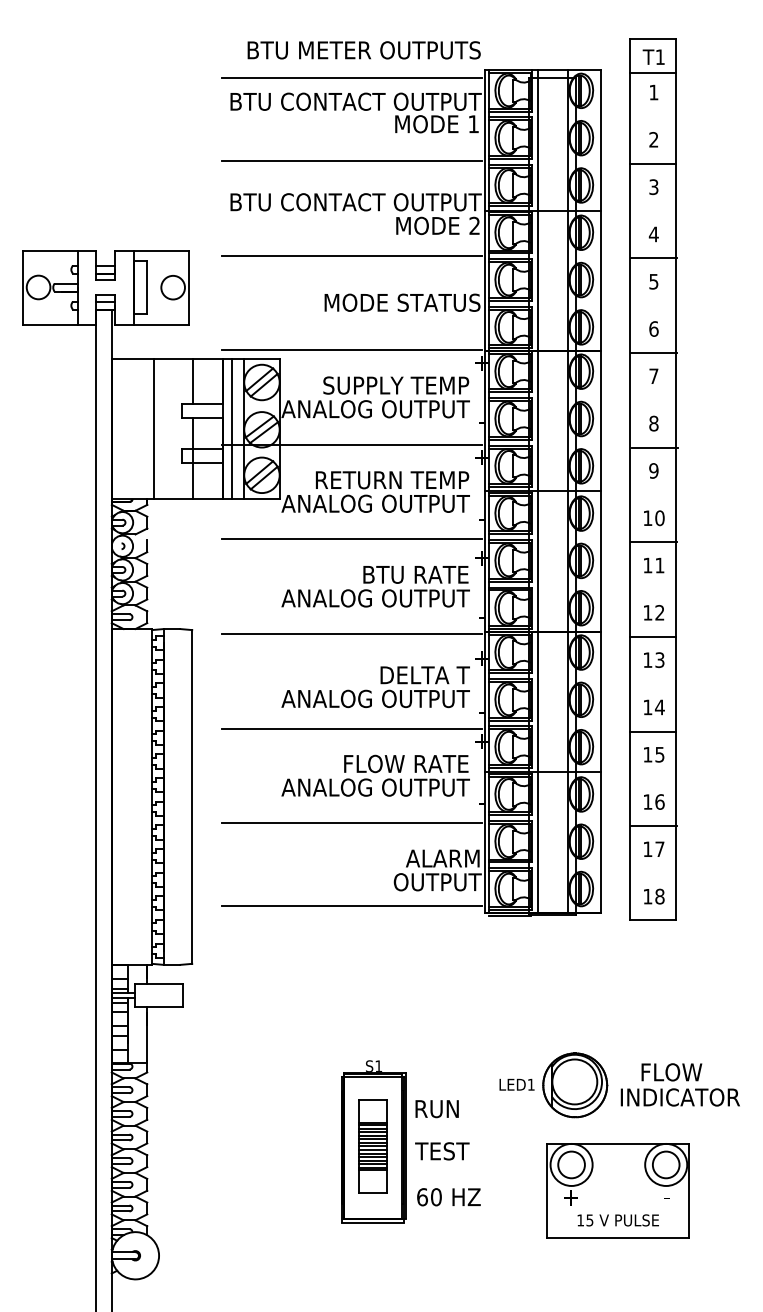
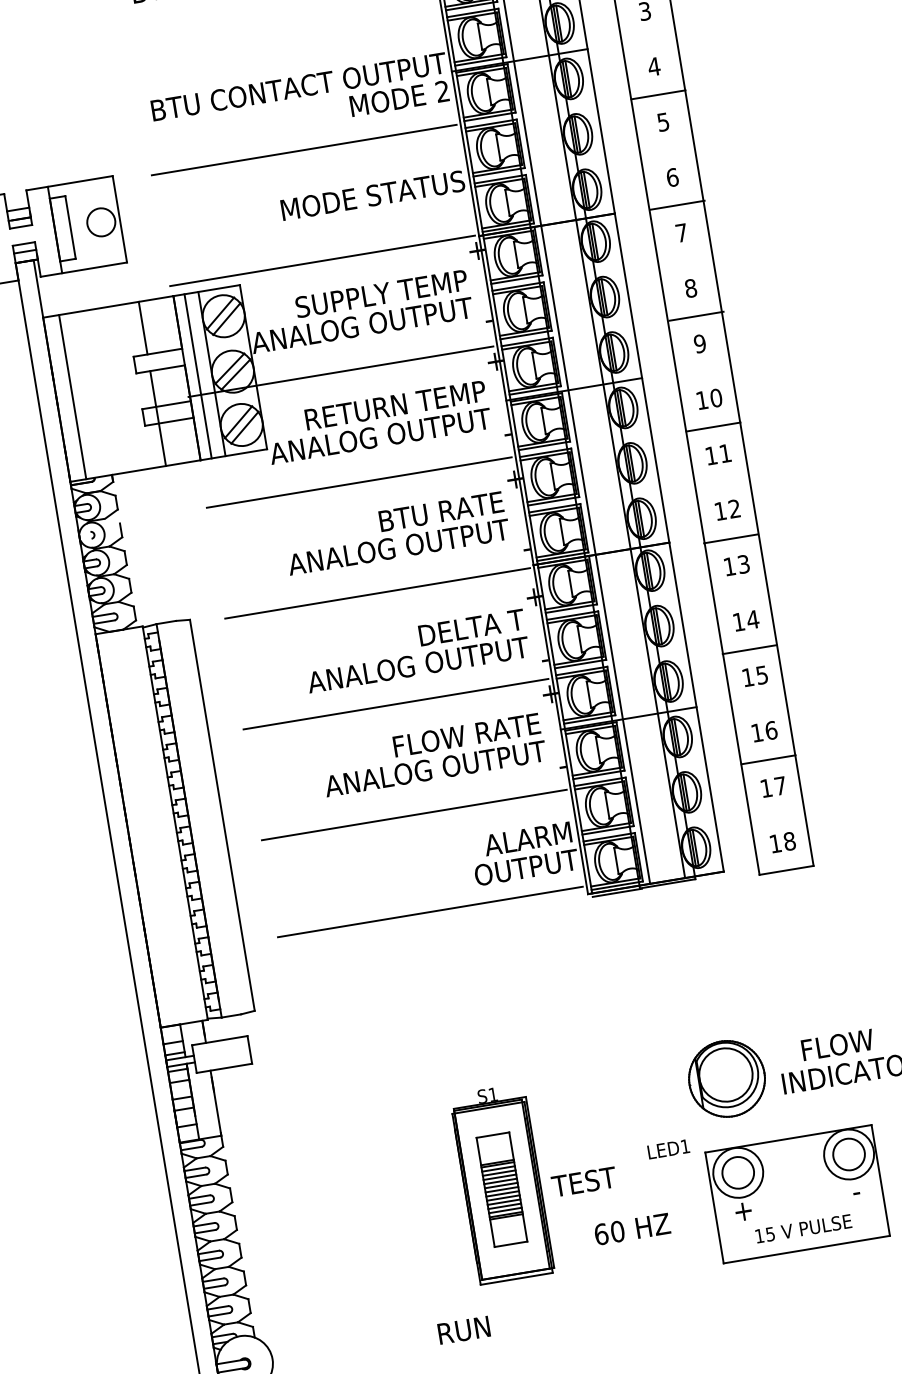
line: (351, 160) -> (285, 38), removed
line: (154, 428) -> (72, 396), moved
text: (516, 1084) -> (667, 1149), moved
text: (436, 1109) -> (463, 1330), moved
text: (448, 1197) -> (631, 1229), moved

